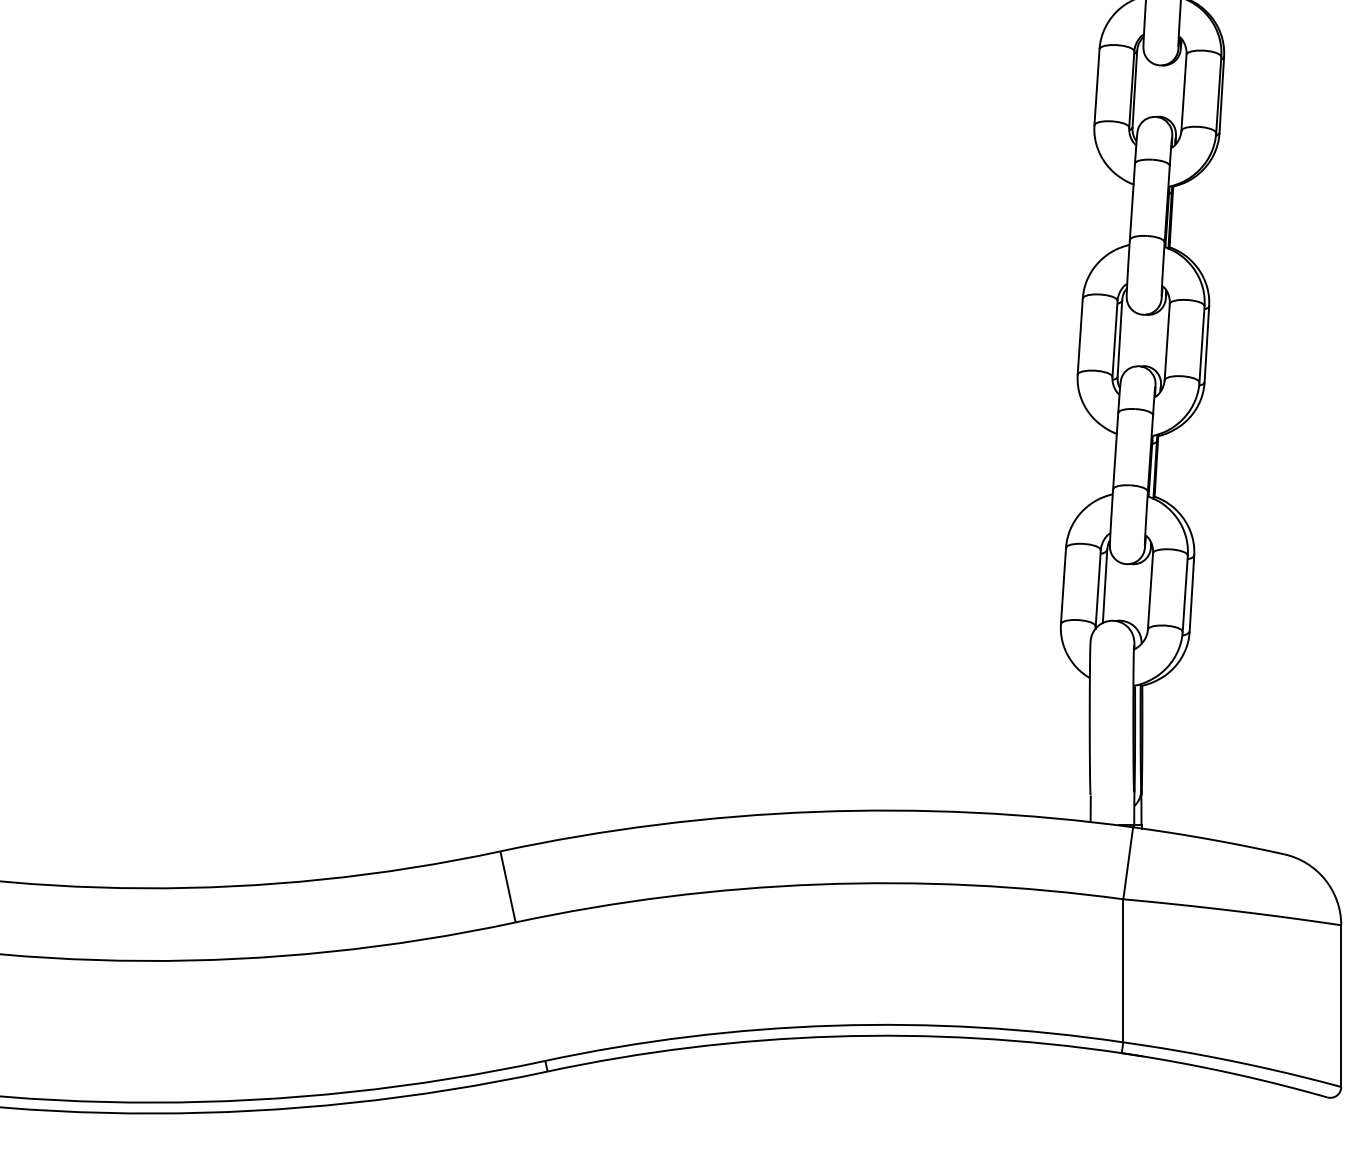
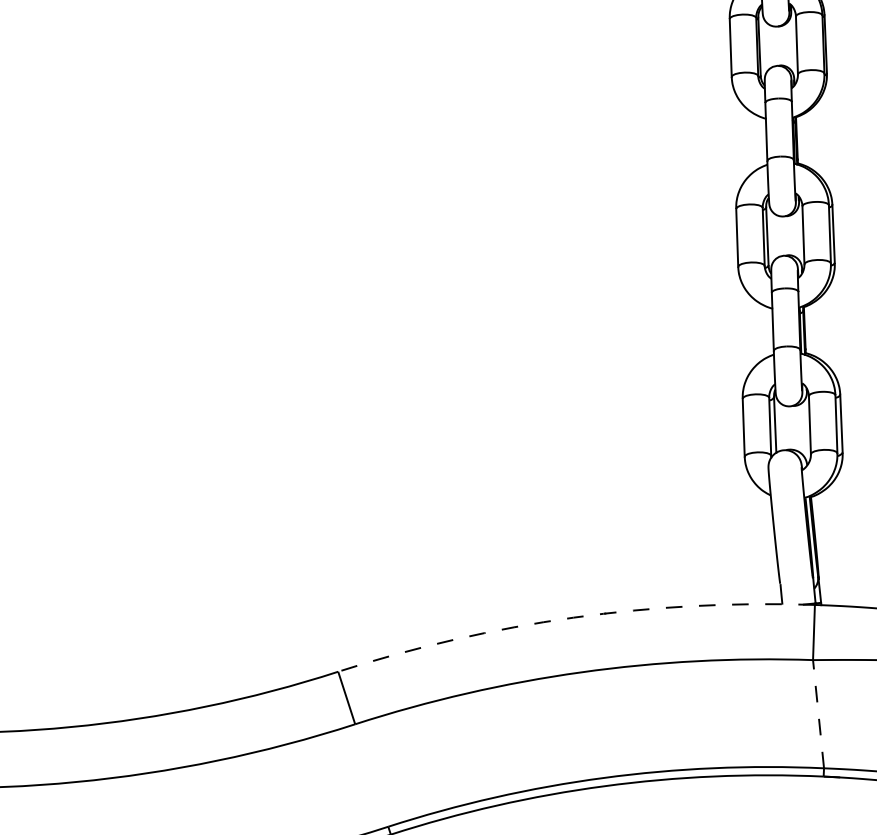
arc: (815, 811) -> (573, 617), solid -> dashed
line: (1123, 970) -> (818, 713), solid -> dashed

